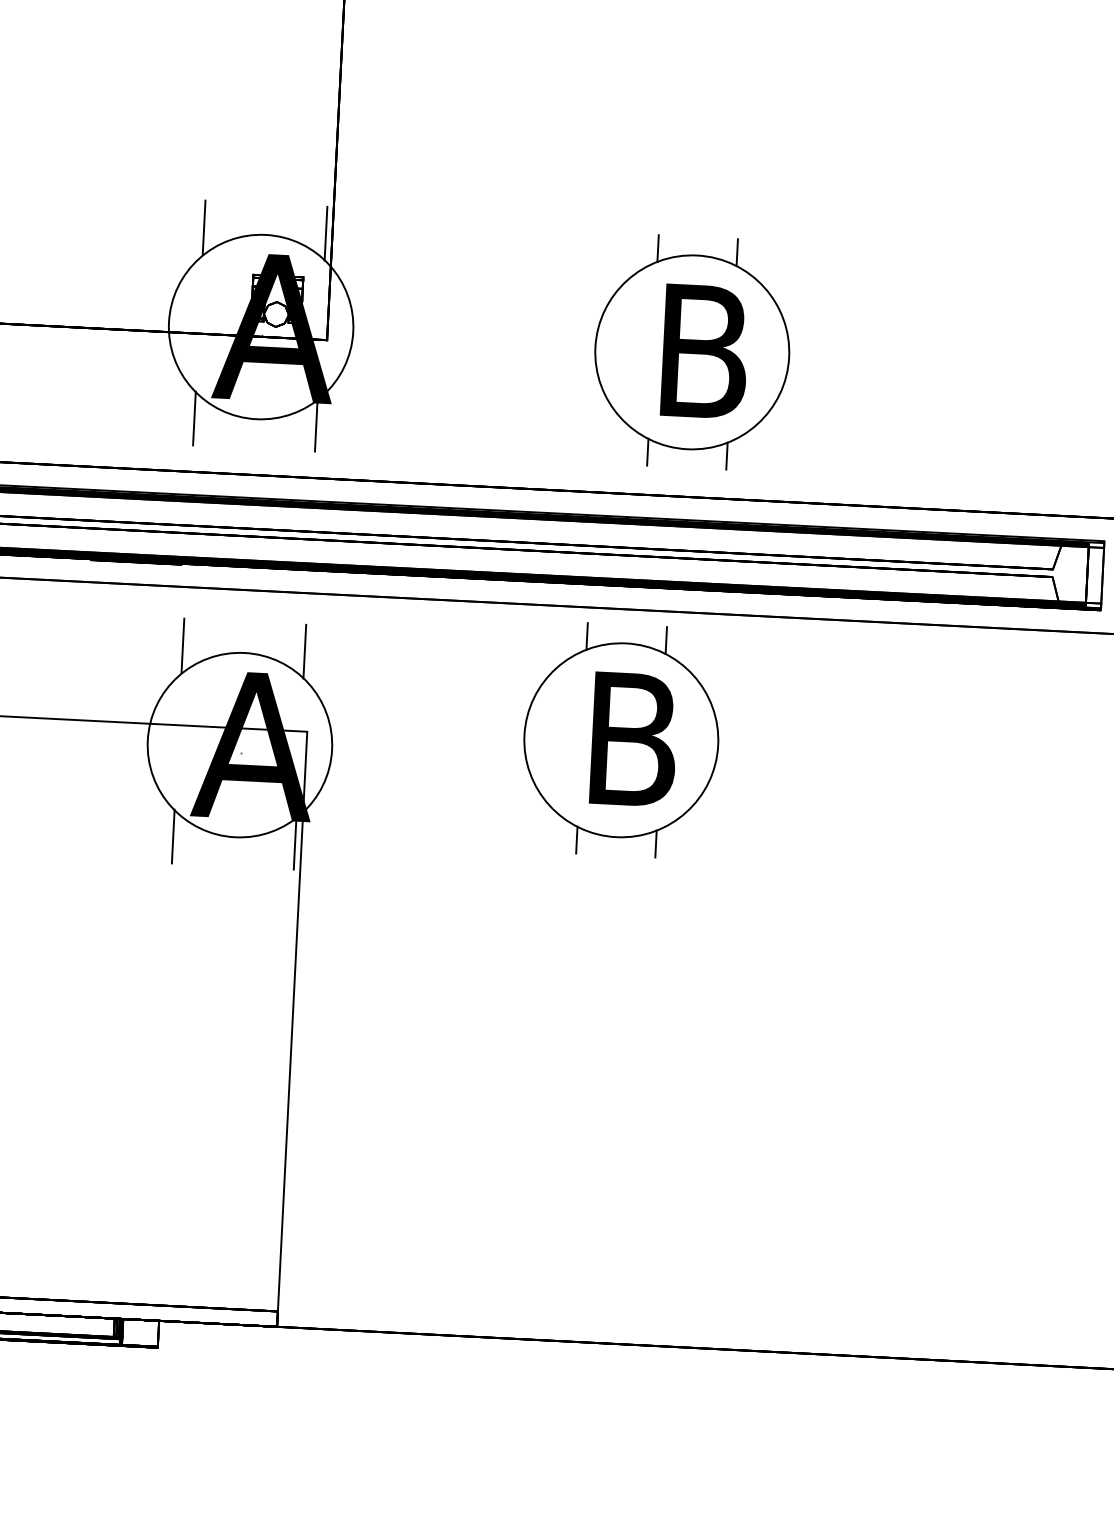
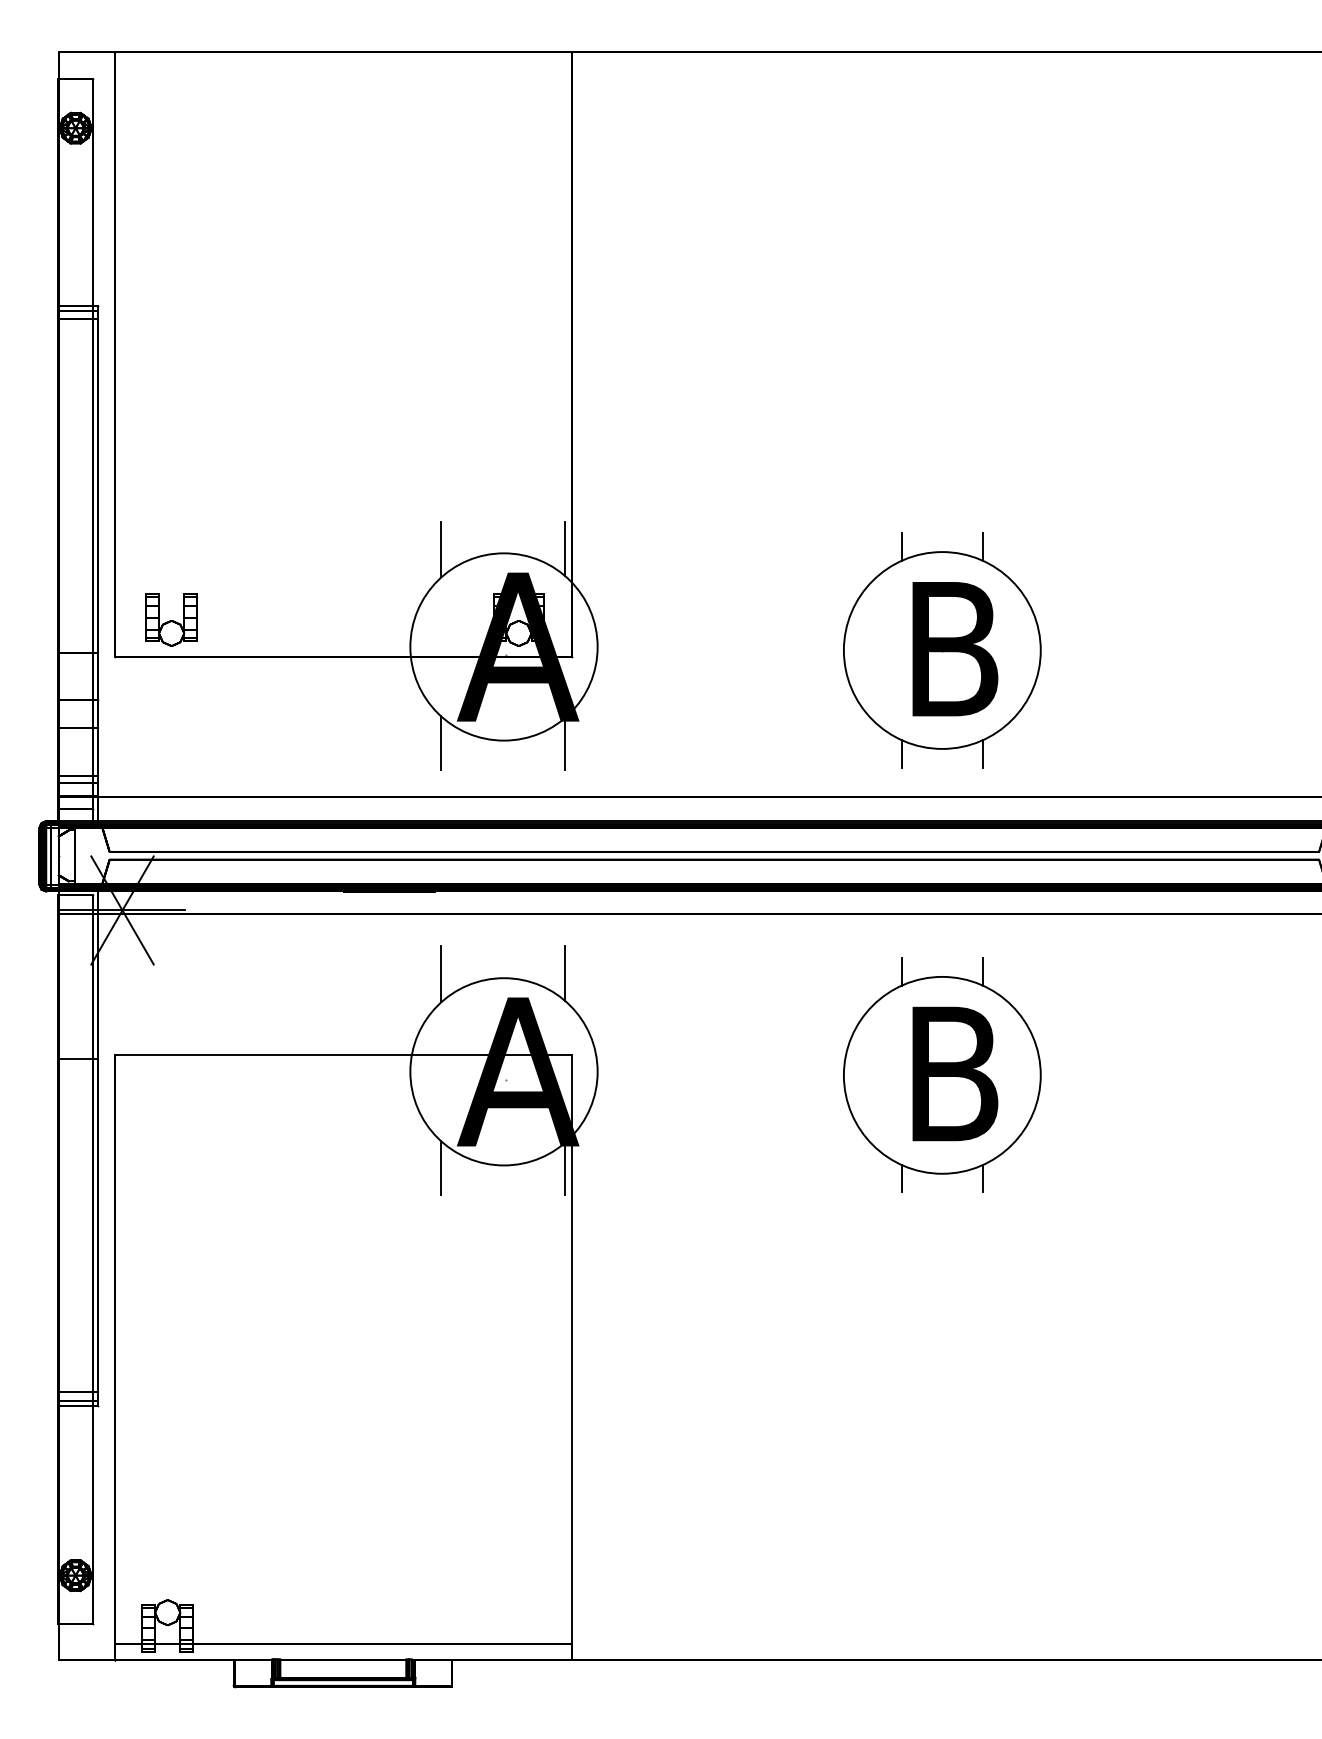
part: (621, 739) -> (942, 1074), moved

